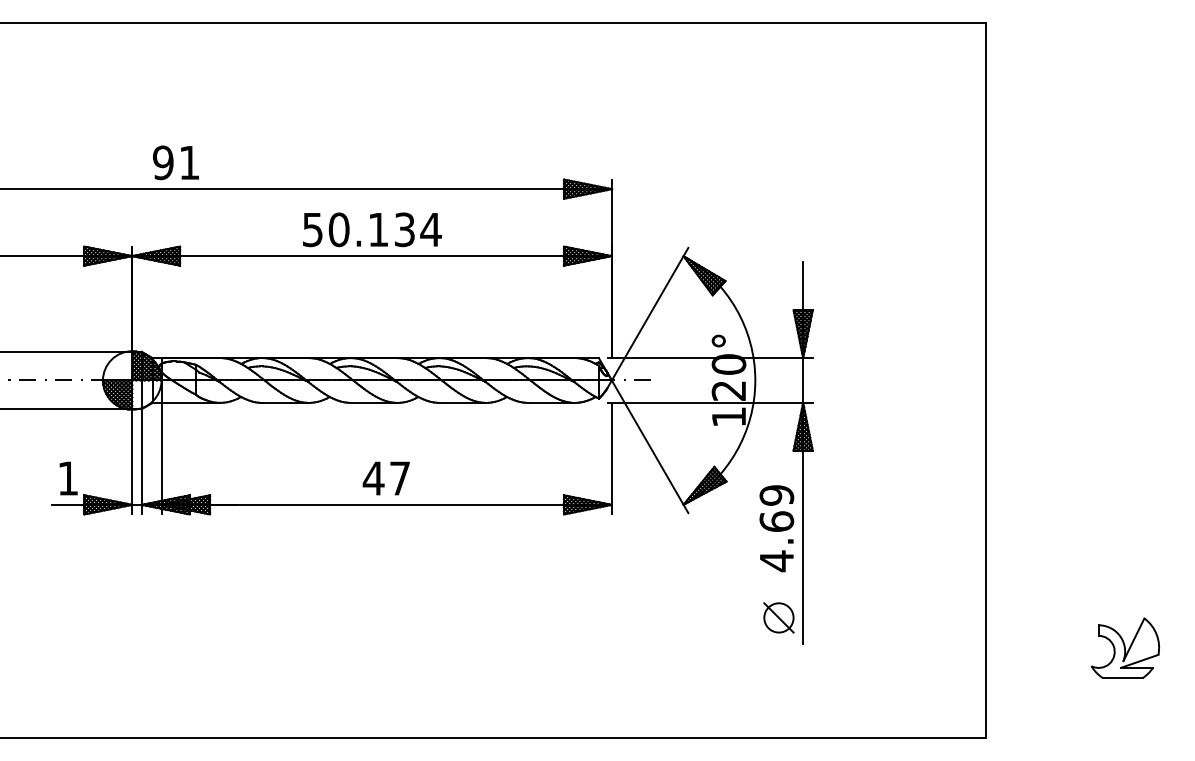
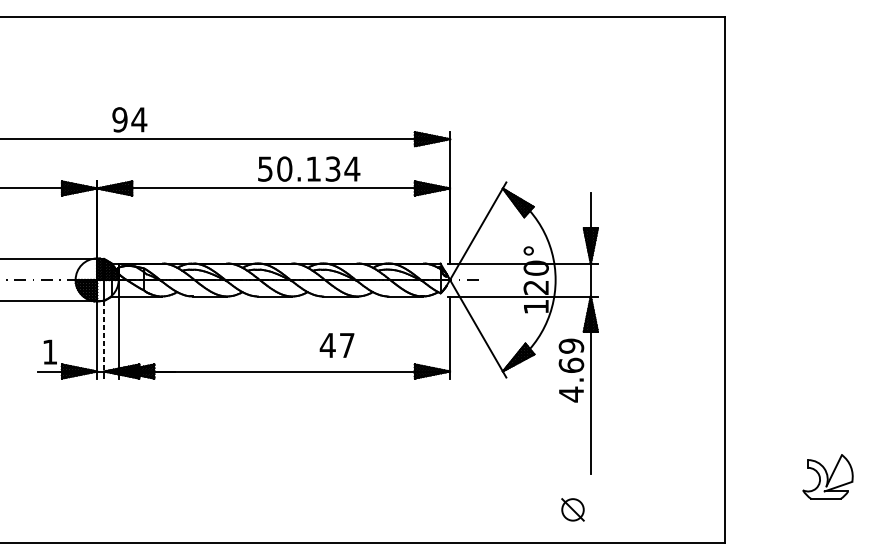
text: (189, 162) -> (139, 119), 91 -> 94
text: (372, 229) -> (309, 168), moved
line: (141, 461) -> (103, 339), solid -> dashed
text: (385, 478) -> (336, 345), moved
text: (776, 528) -> (571, 370), moved
part: (778, 617) -> (572, 509), moved

